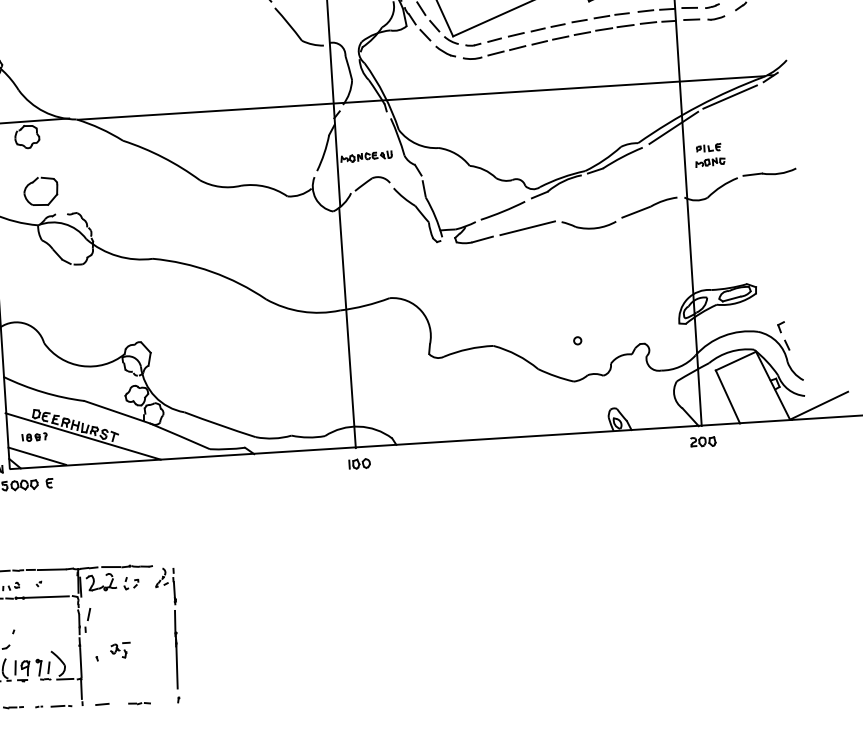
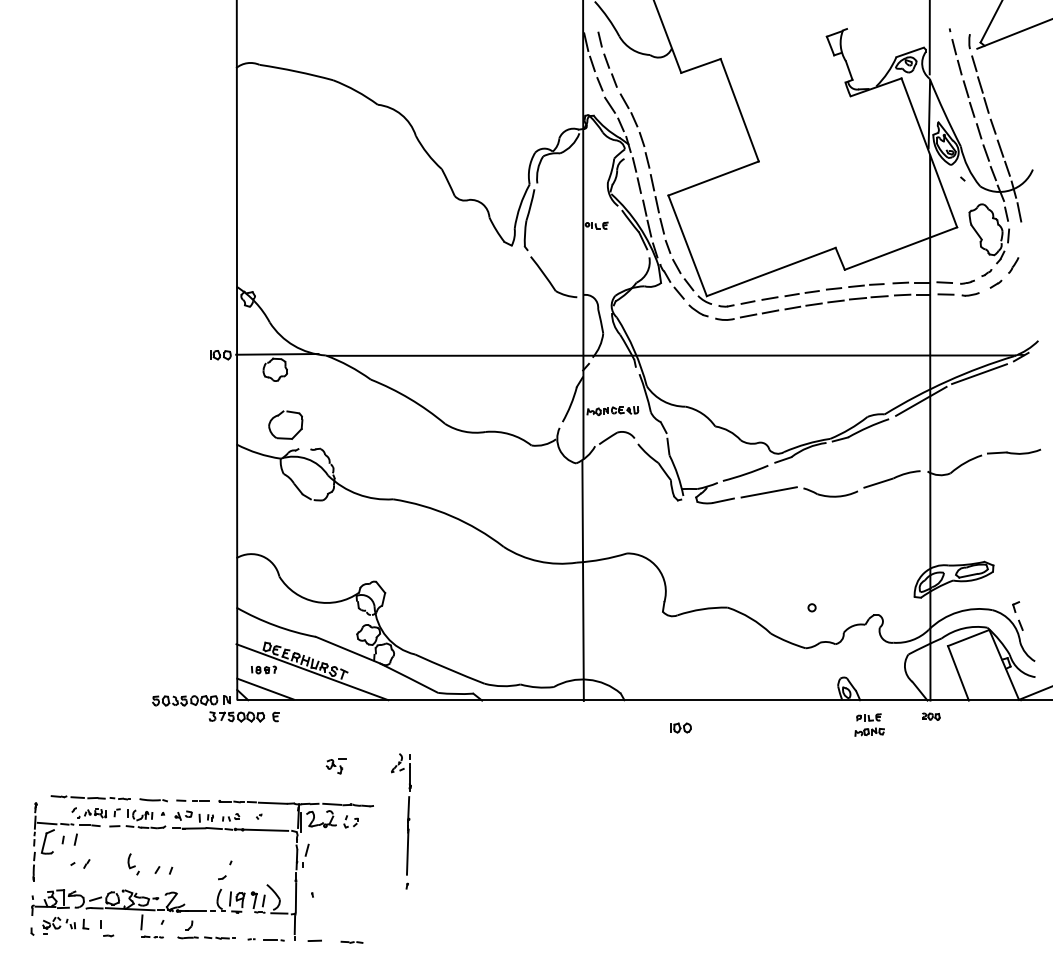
part: (709, 154) -> (869, 724), moved
part: (703, 441) -> (931, 716), size x0.7
part: (359, 463) -> (680, 727), moved
part: (168, 635) -> (401, 821), moved
part: (119, 650) -> (335, 766), moved

